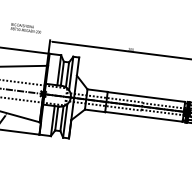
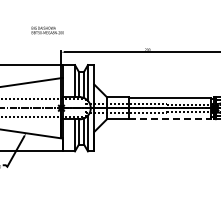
text: (25, 28) -> (47, 30), moved
line: (144, 116) -> (170, 118), solid -> dashed

